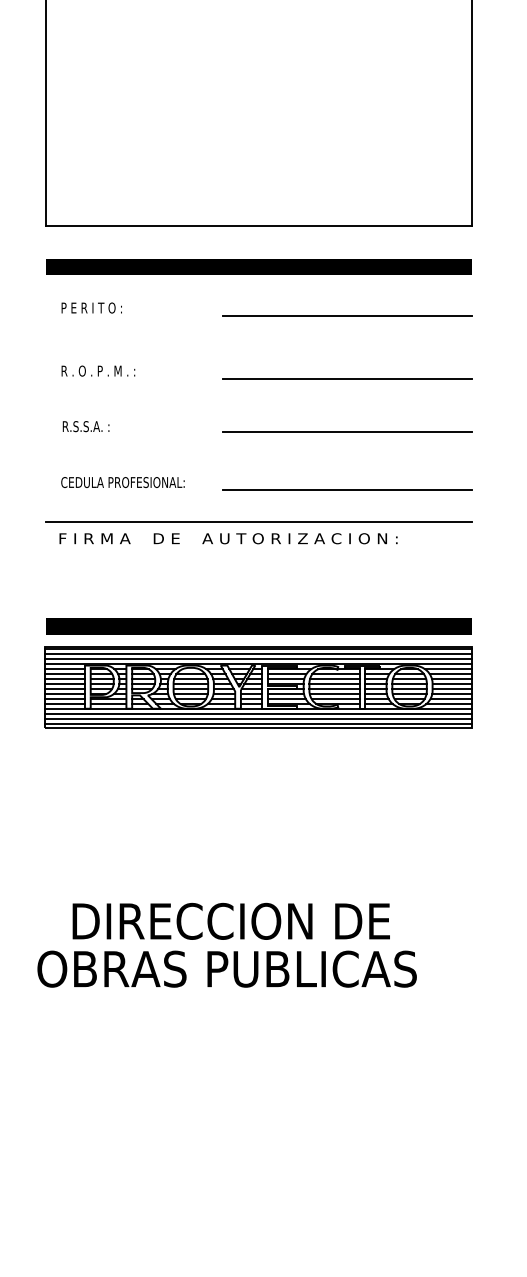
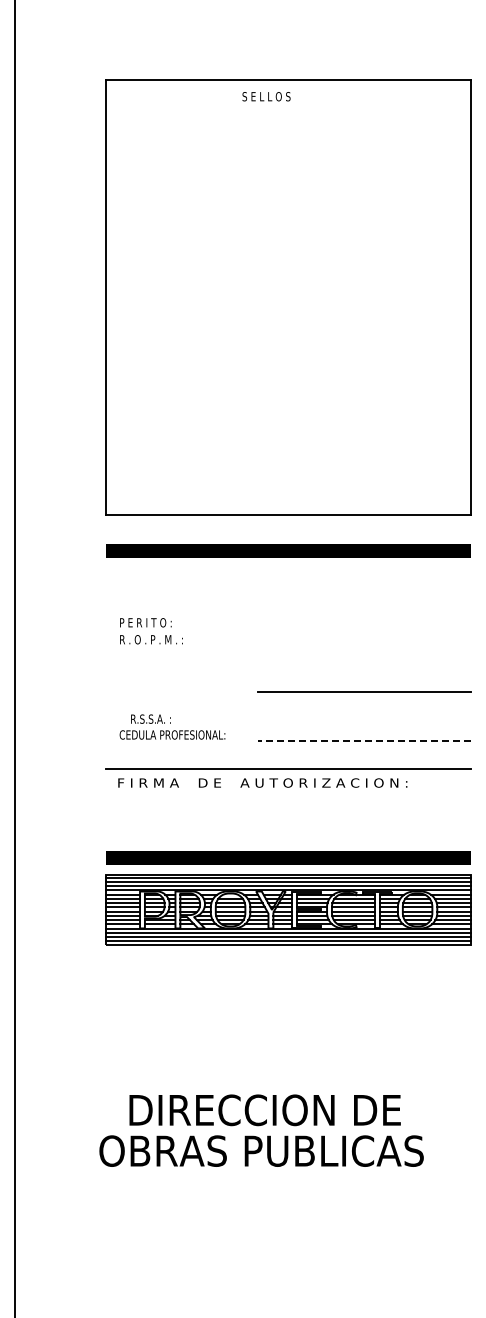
text: (91, 307) -> (145, 622), moved
line: (347, 315) -> (364, 592), removed
line: (347, 379) -> (364, 646), removed
text: (85, 425) -> (150, 718), moved
line: (347, 490) -> (364, 741), solid -> dashed

